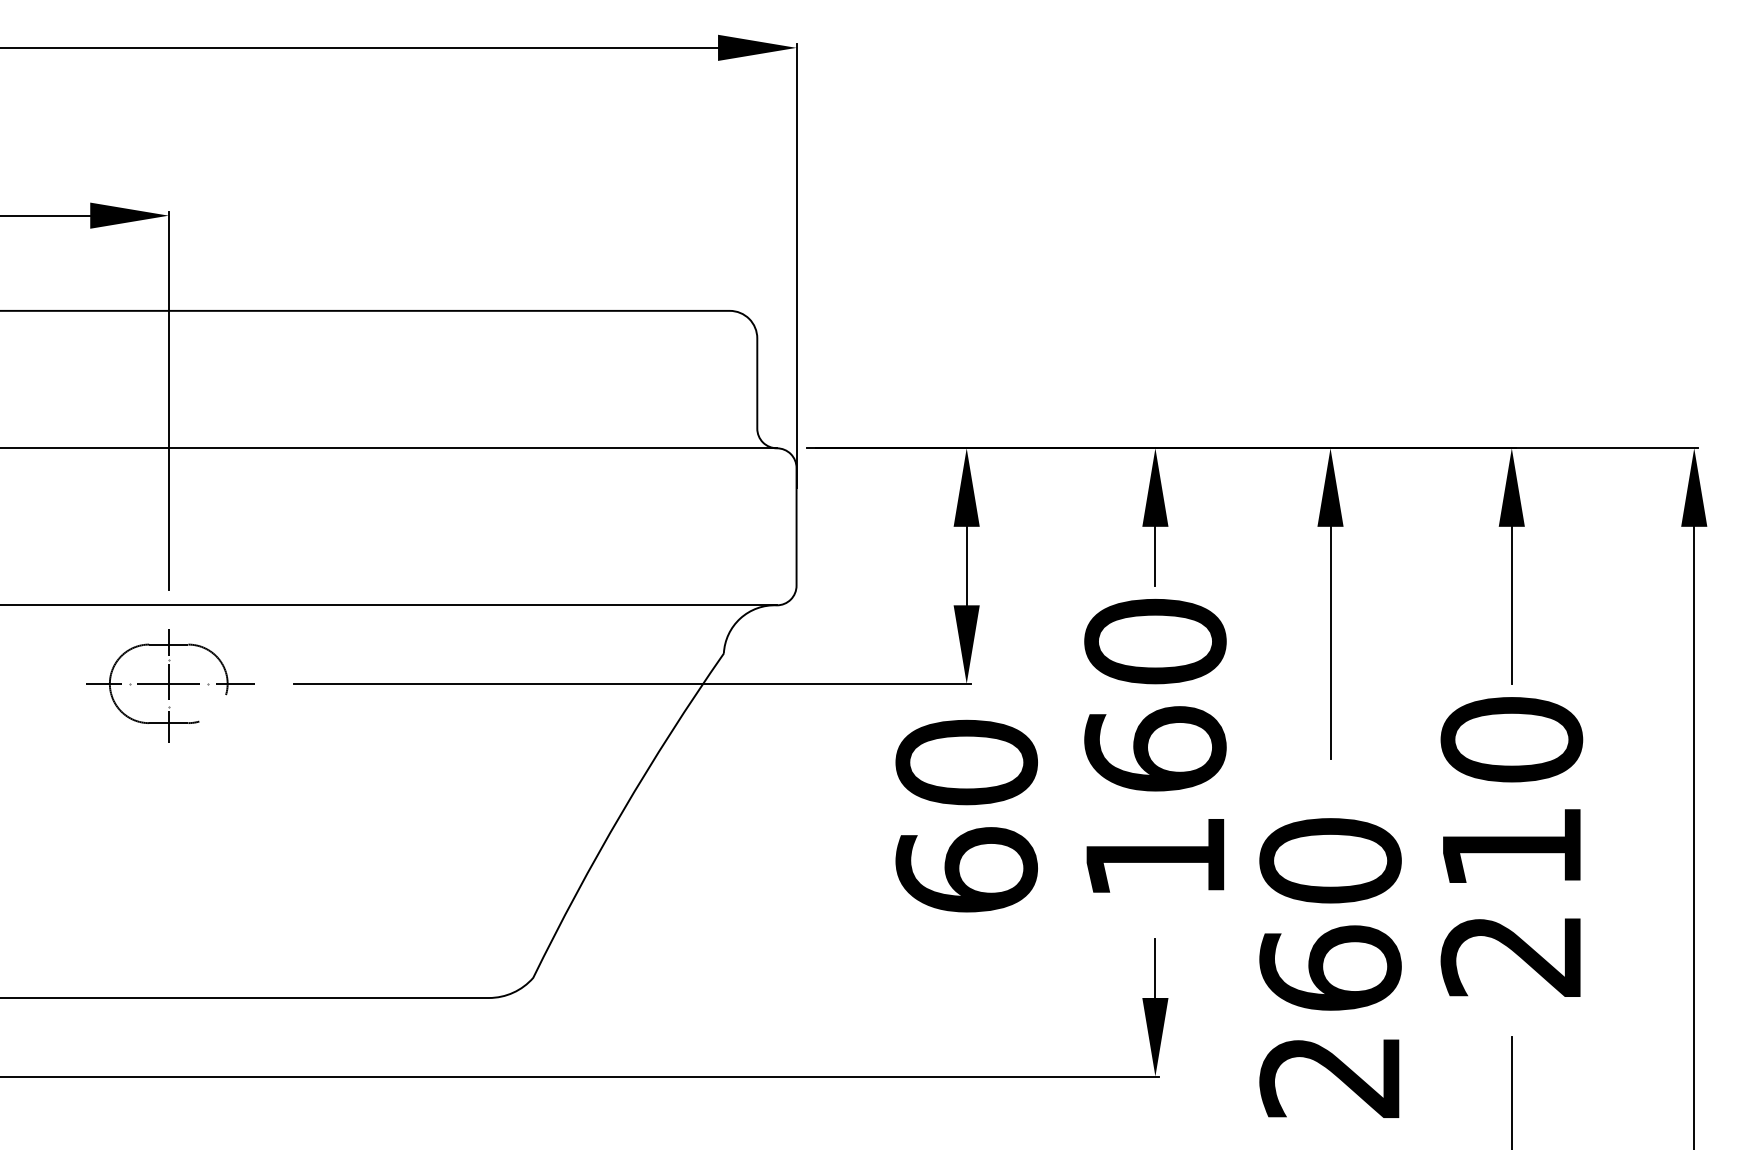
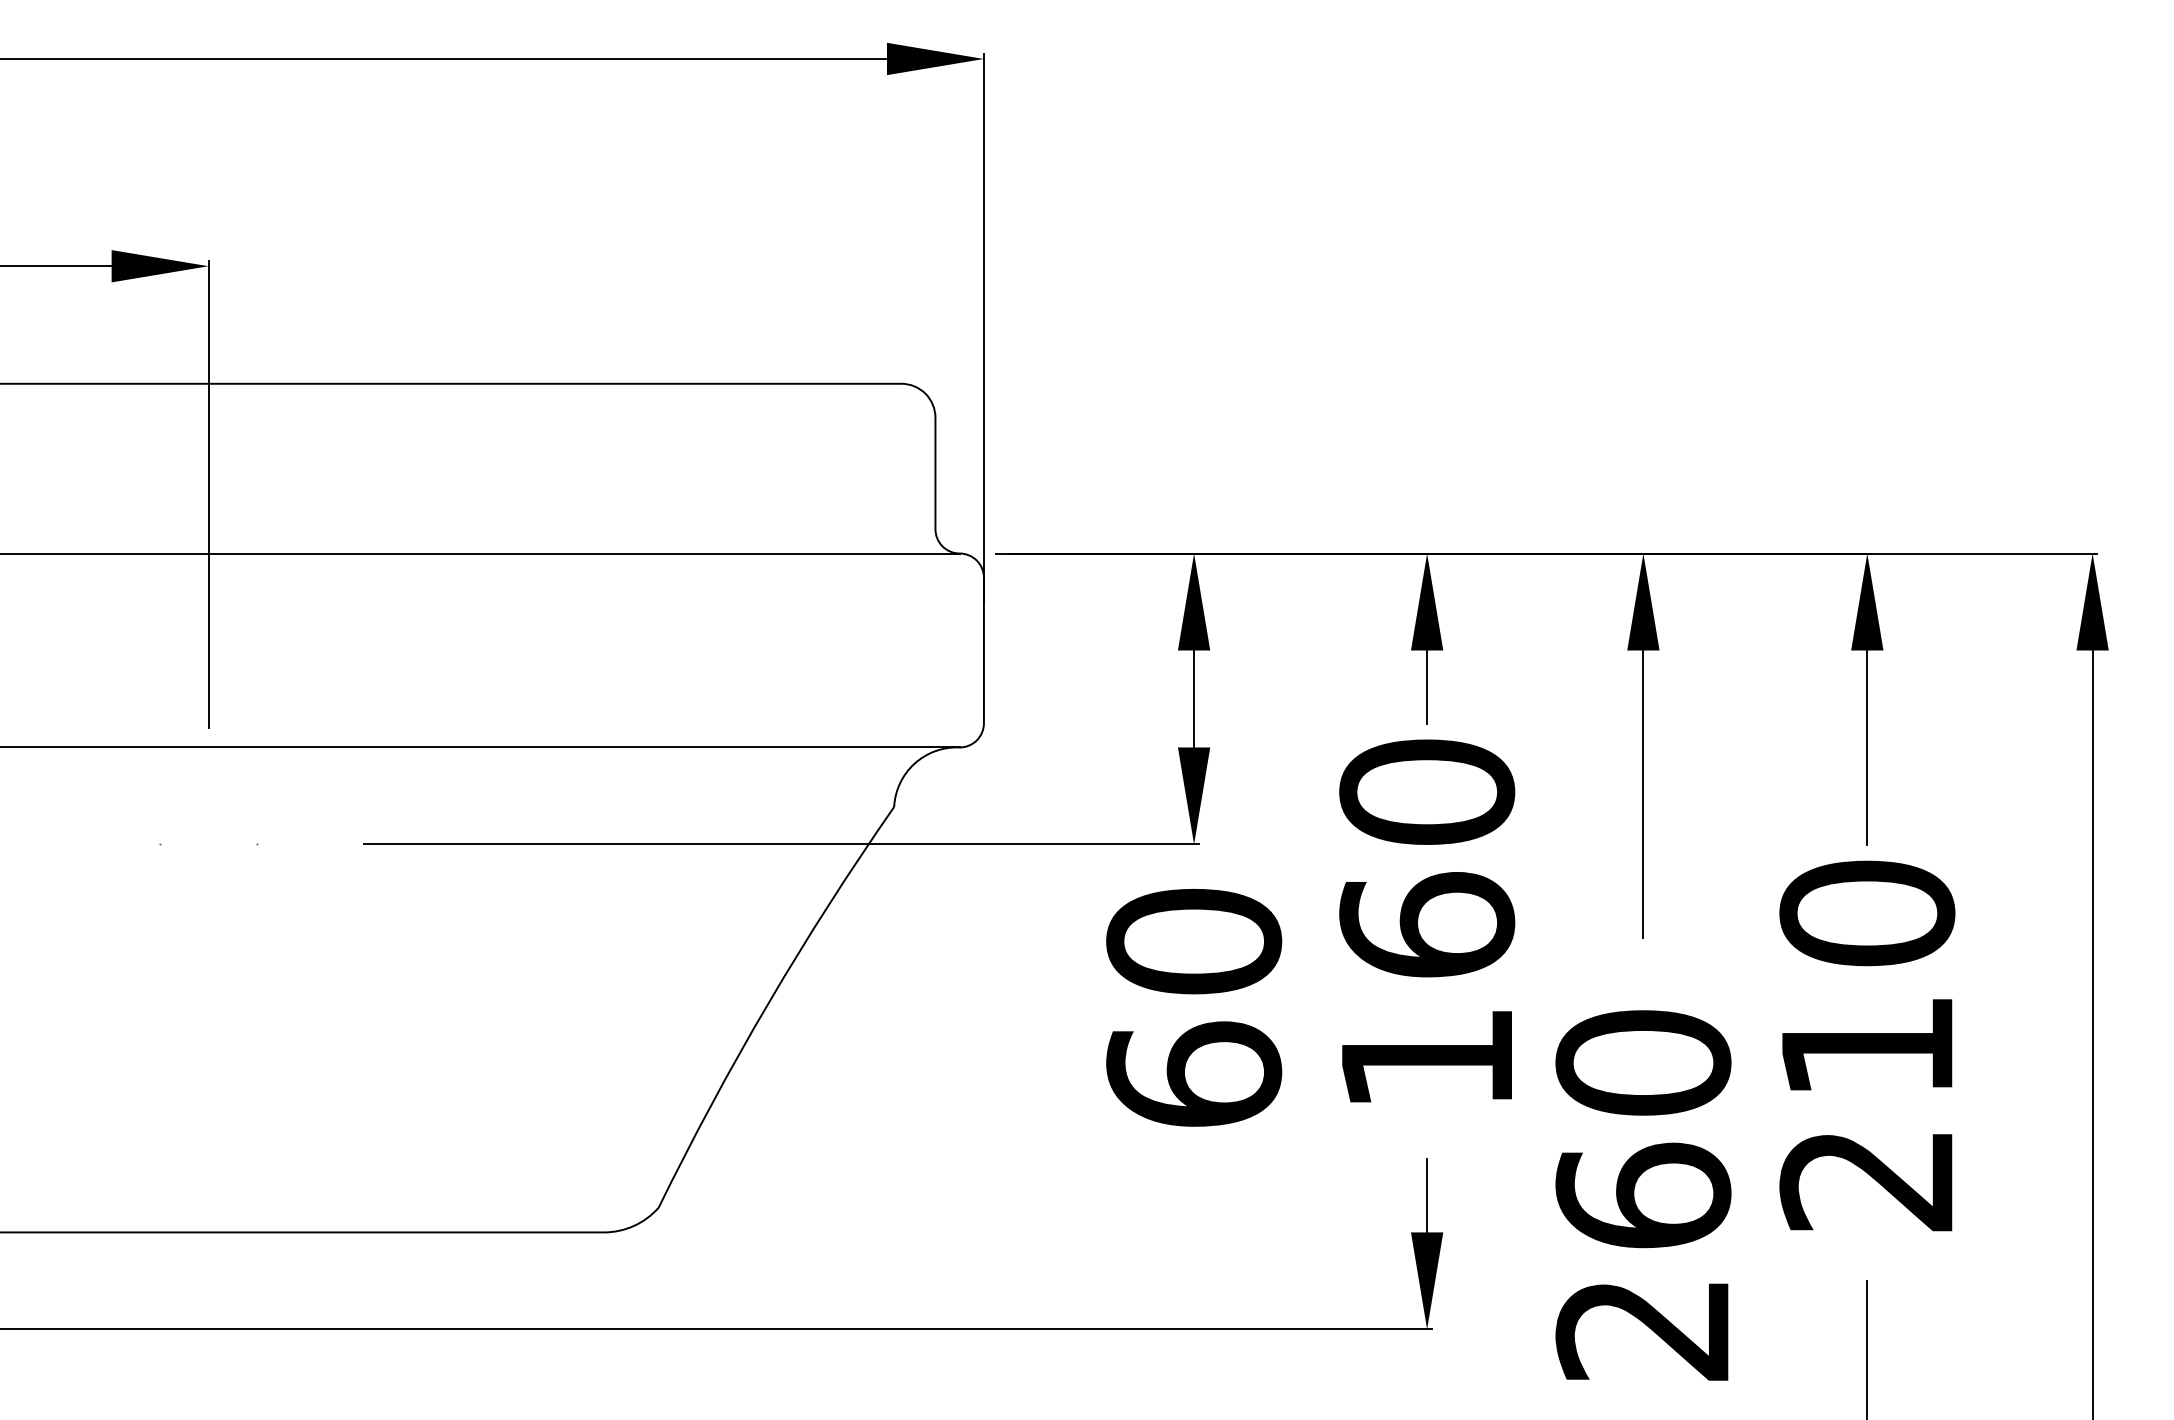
part: (170, 685) -> (210, 846), removed

